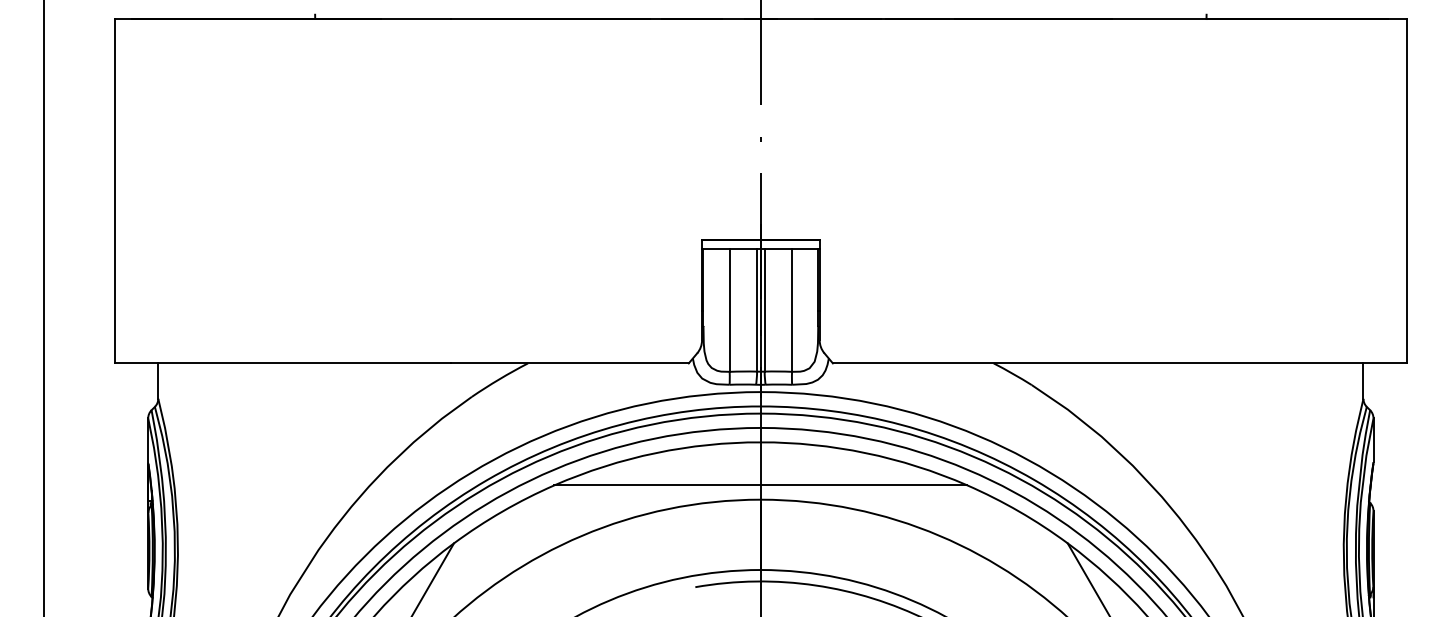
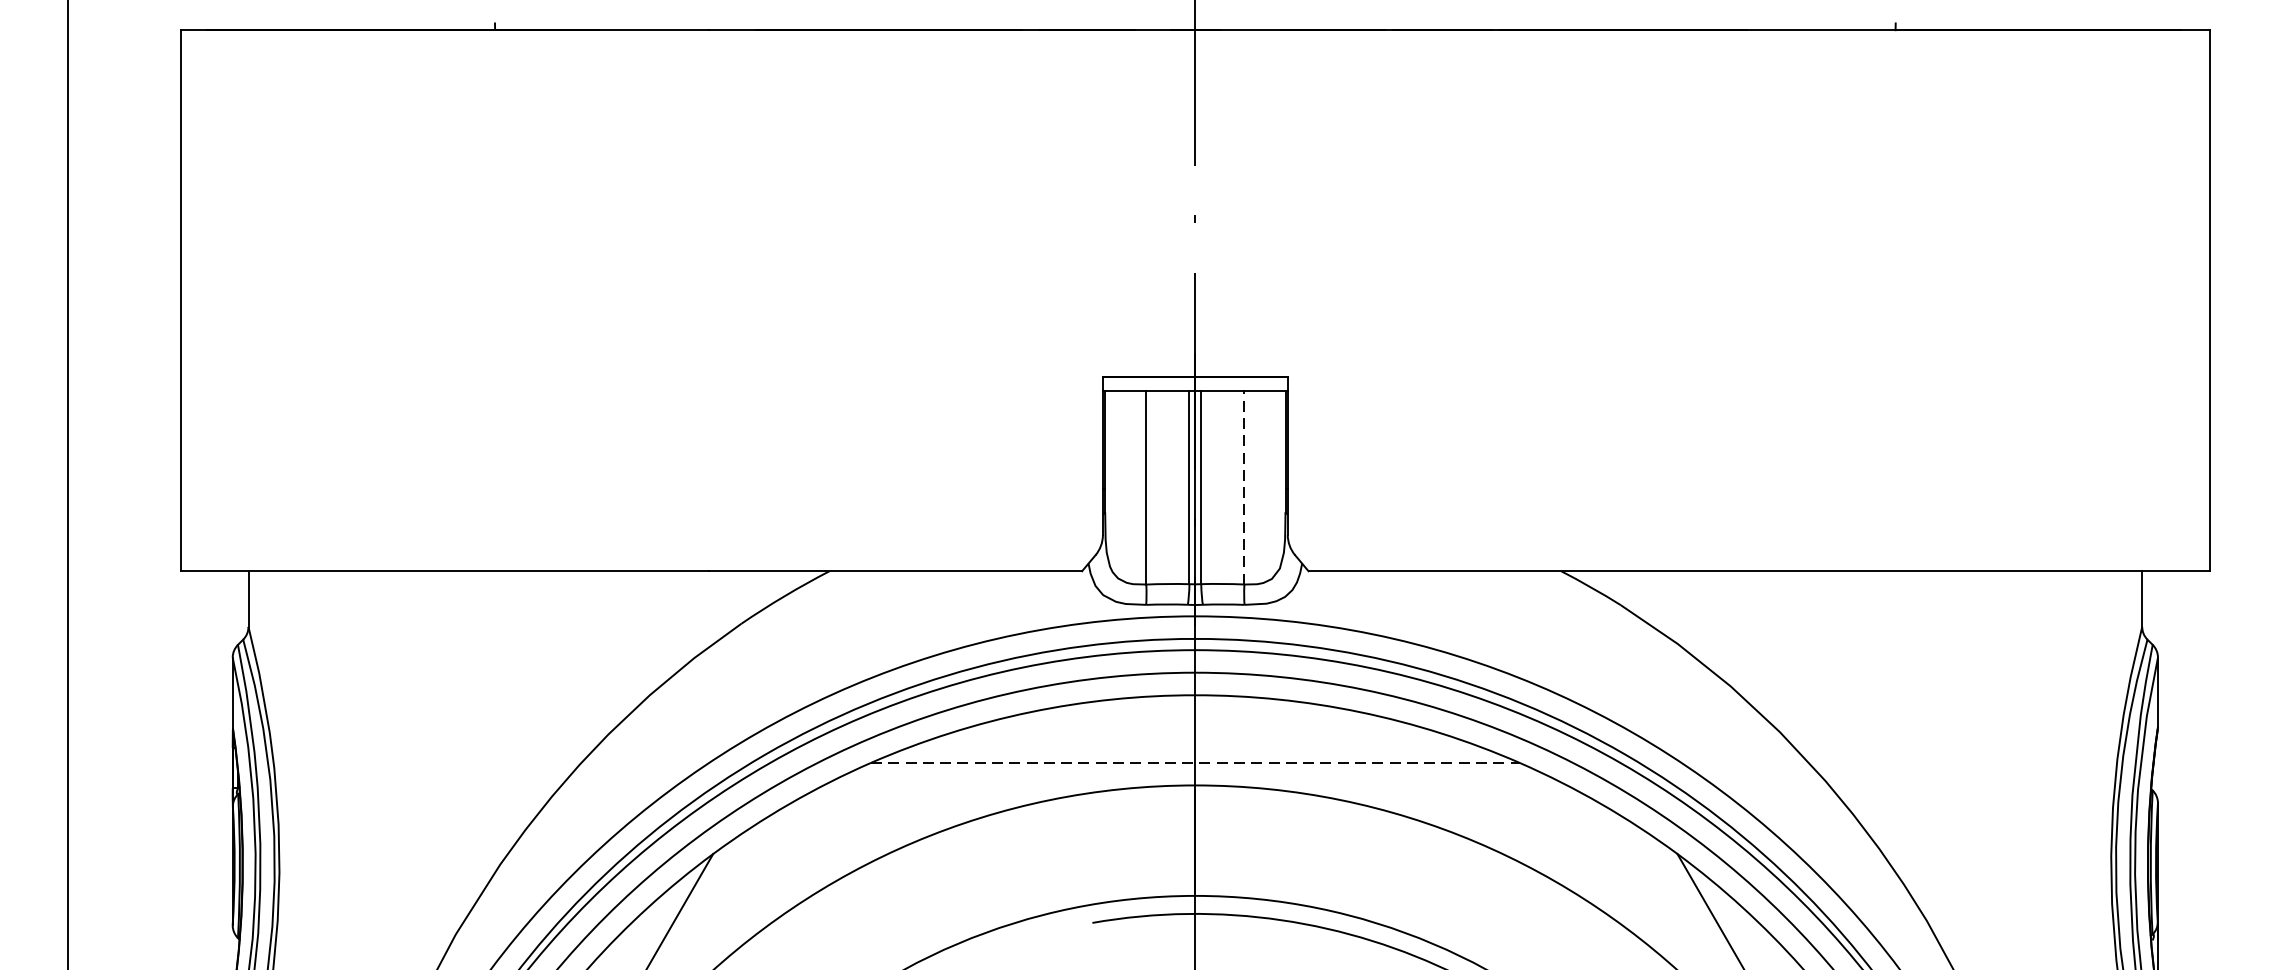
line: (792, 310) -> (1245, 488), solid -> dashed
line: (761, 485) -> (1196, 763), solid -> dashed

